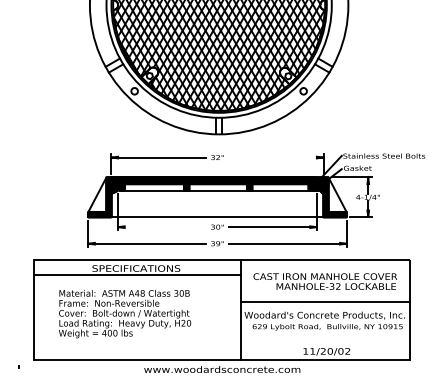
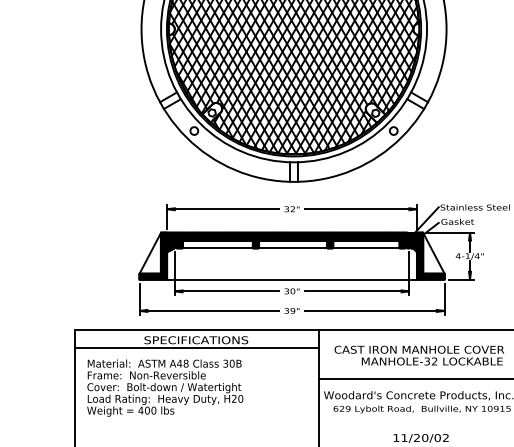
line: (275, 157) -> (360, 209), added
line: (162, 227) -> (227, 291), added
text: (125, 314) -> (165, 388), moved

